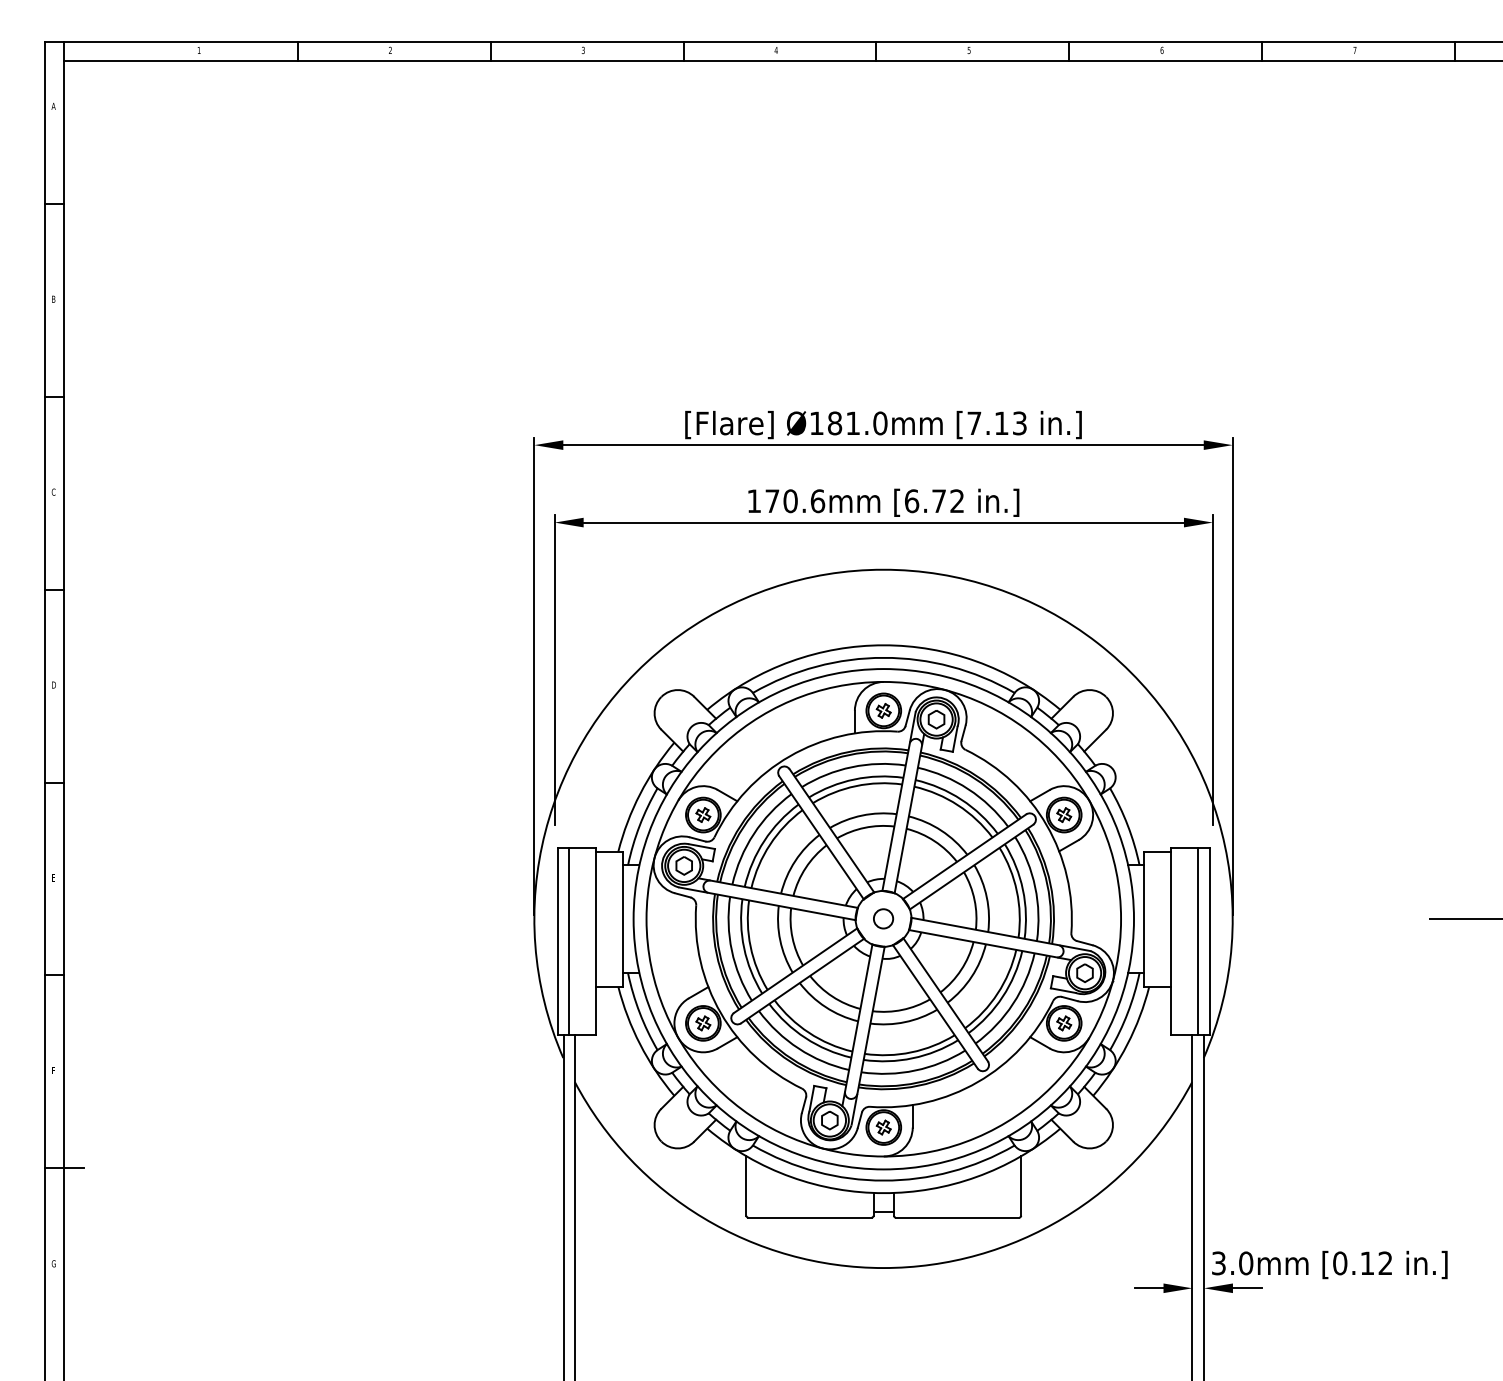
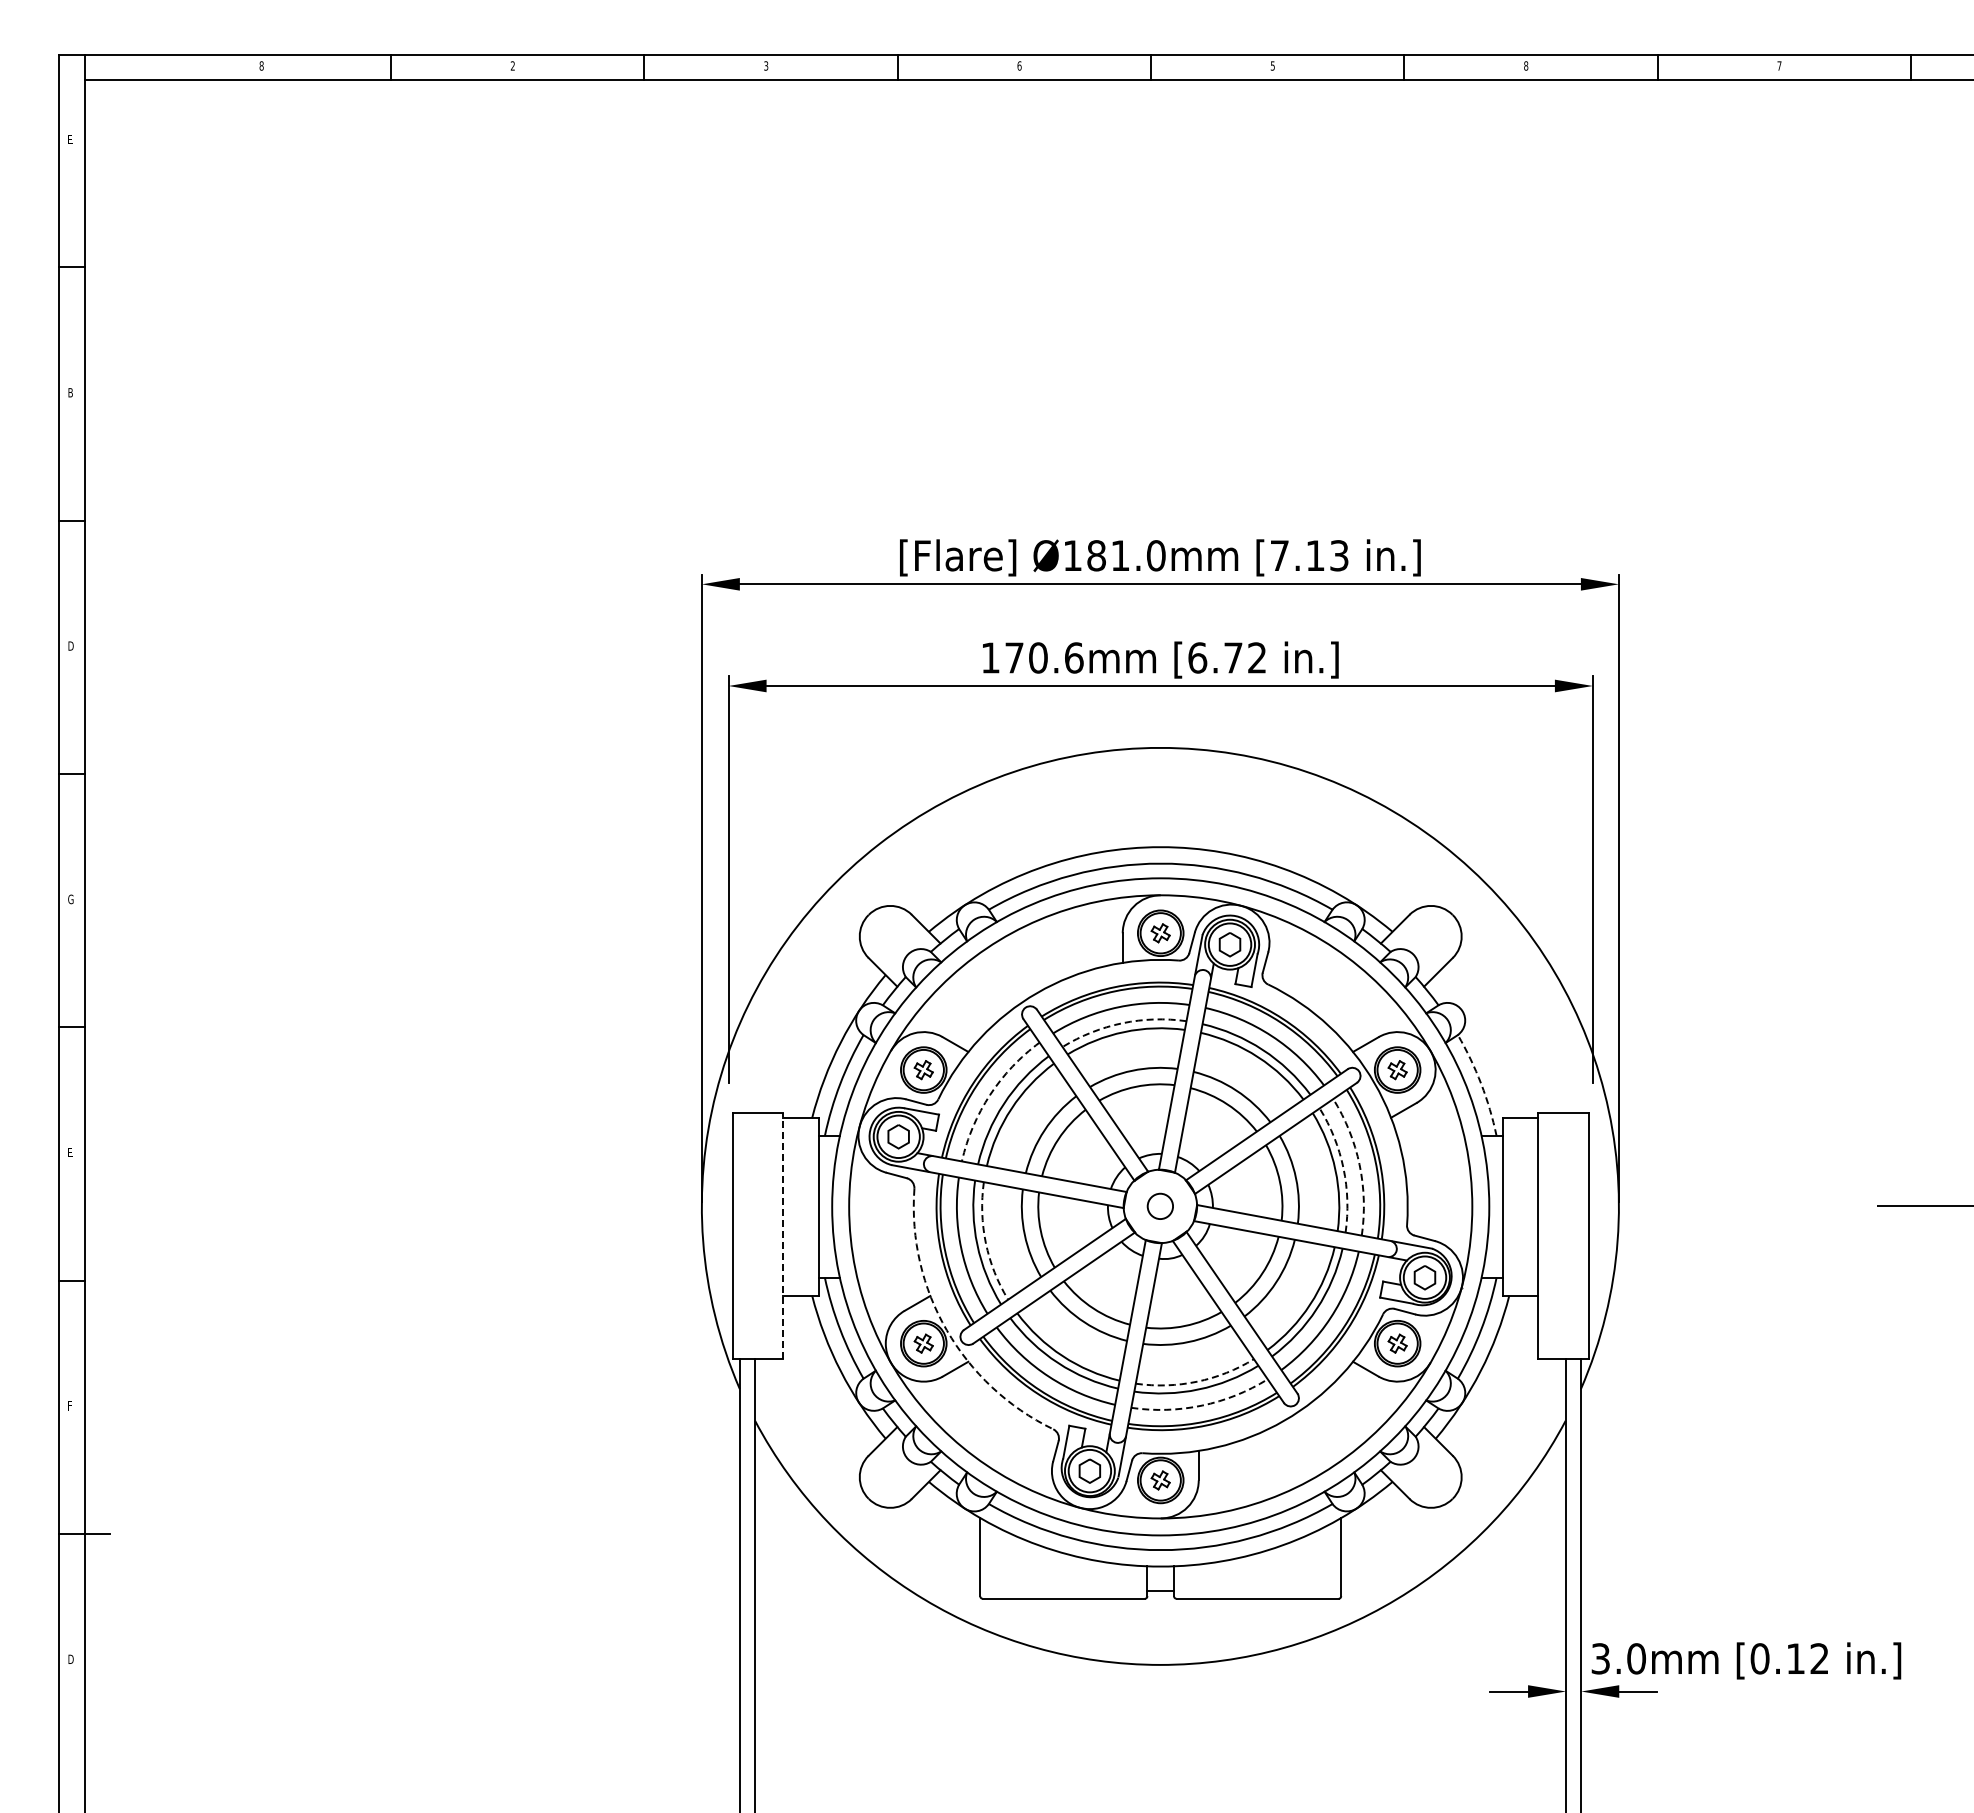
text: (199, 50) -> (261, 65), 1 -> 8
text: (776, 50) -> (1019, 65), 4 -> 6
text: (1162, 50) -> (1526, 65), 6 -> 8
text: (53, 105) -> (70, 138), A -> E
text: (53, 491) -> (70, 645), C -> D
text: (53, 685) -> (70, 899), D -> G
arc: (854, 779) -> (1122, 1023), solid -> dashed
arc: (1128, 825) -> (1481, 1083), solid -> dashed
arc: (754, 834) -> (990, 1095), solid -> dashed
arc: (1035, 886) -> (1359, 1164), solid -> dashed
arc: (1022, 890) -> (1343, 1168), solid -> dashed
line: (569, 941) -> (747, 1235), removed
line: (596, 941) -> (783, 1236), solid -> dashed
line: (1198, 941) -> (1573, 1235), removed
arc: (750, 947) -> (985, 1243), solid -> dashed
arc: (720, 1013) -> (946, 1330), solid -> dashed
arc: (911, 1052) -> (1197, 1381), solid -> dashed
arc: (915, 1070) -> (1202, 1405), solid -> dashed
text: (53, 1263) -> (70, 1659), G -> D

